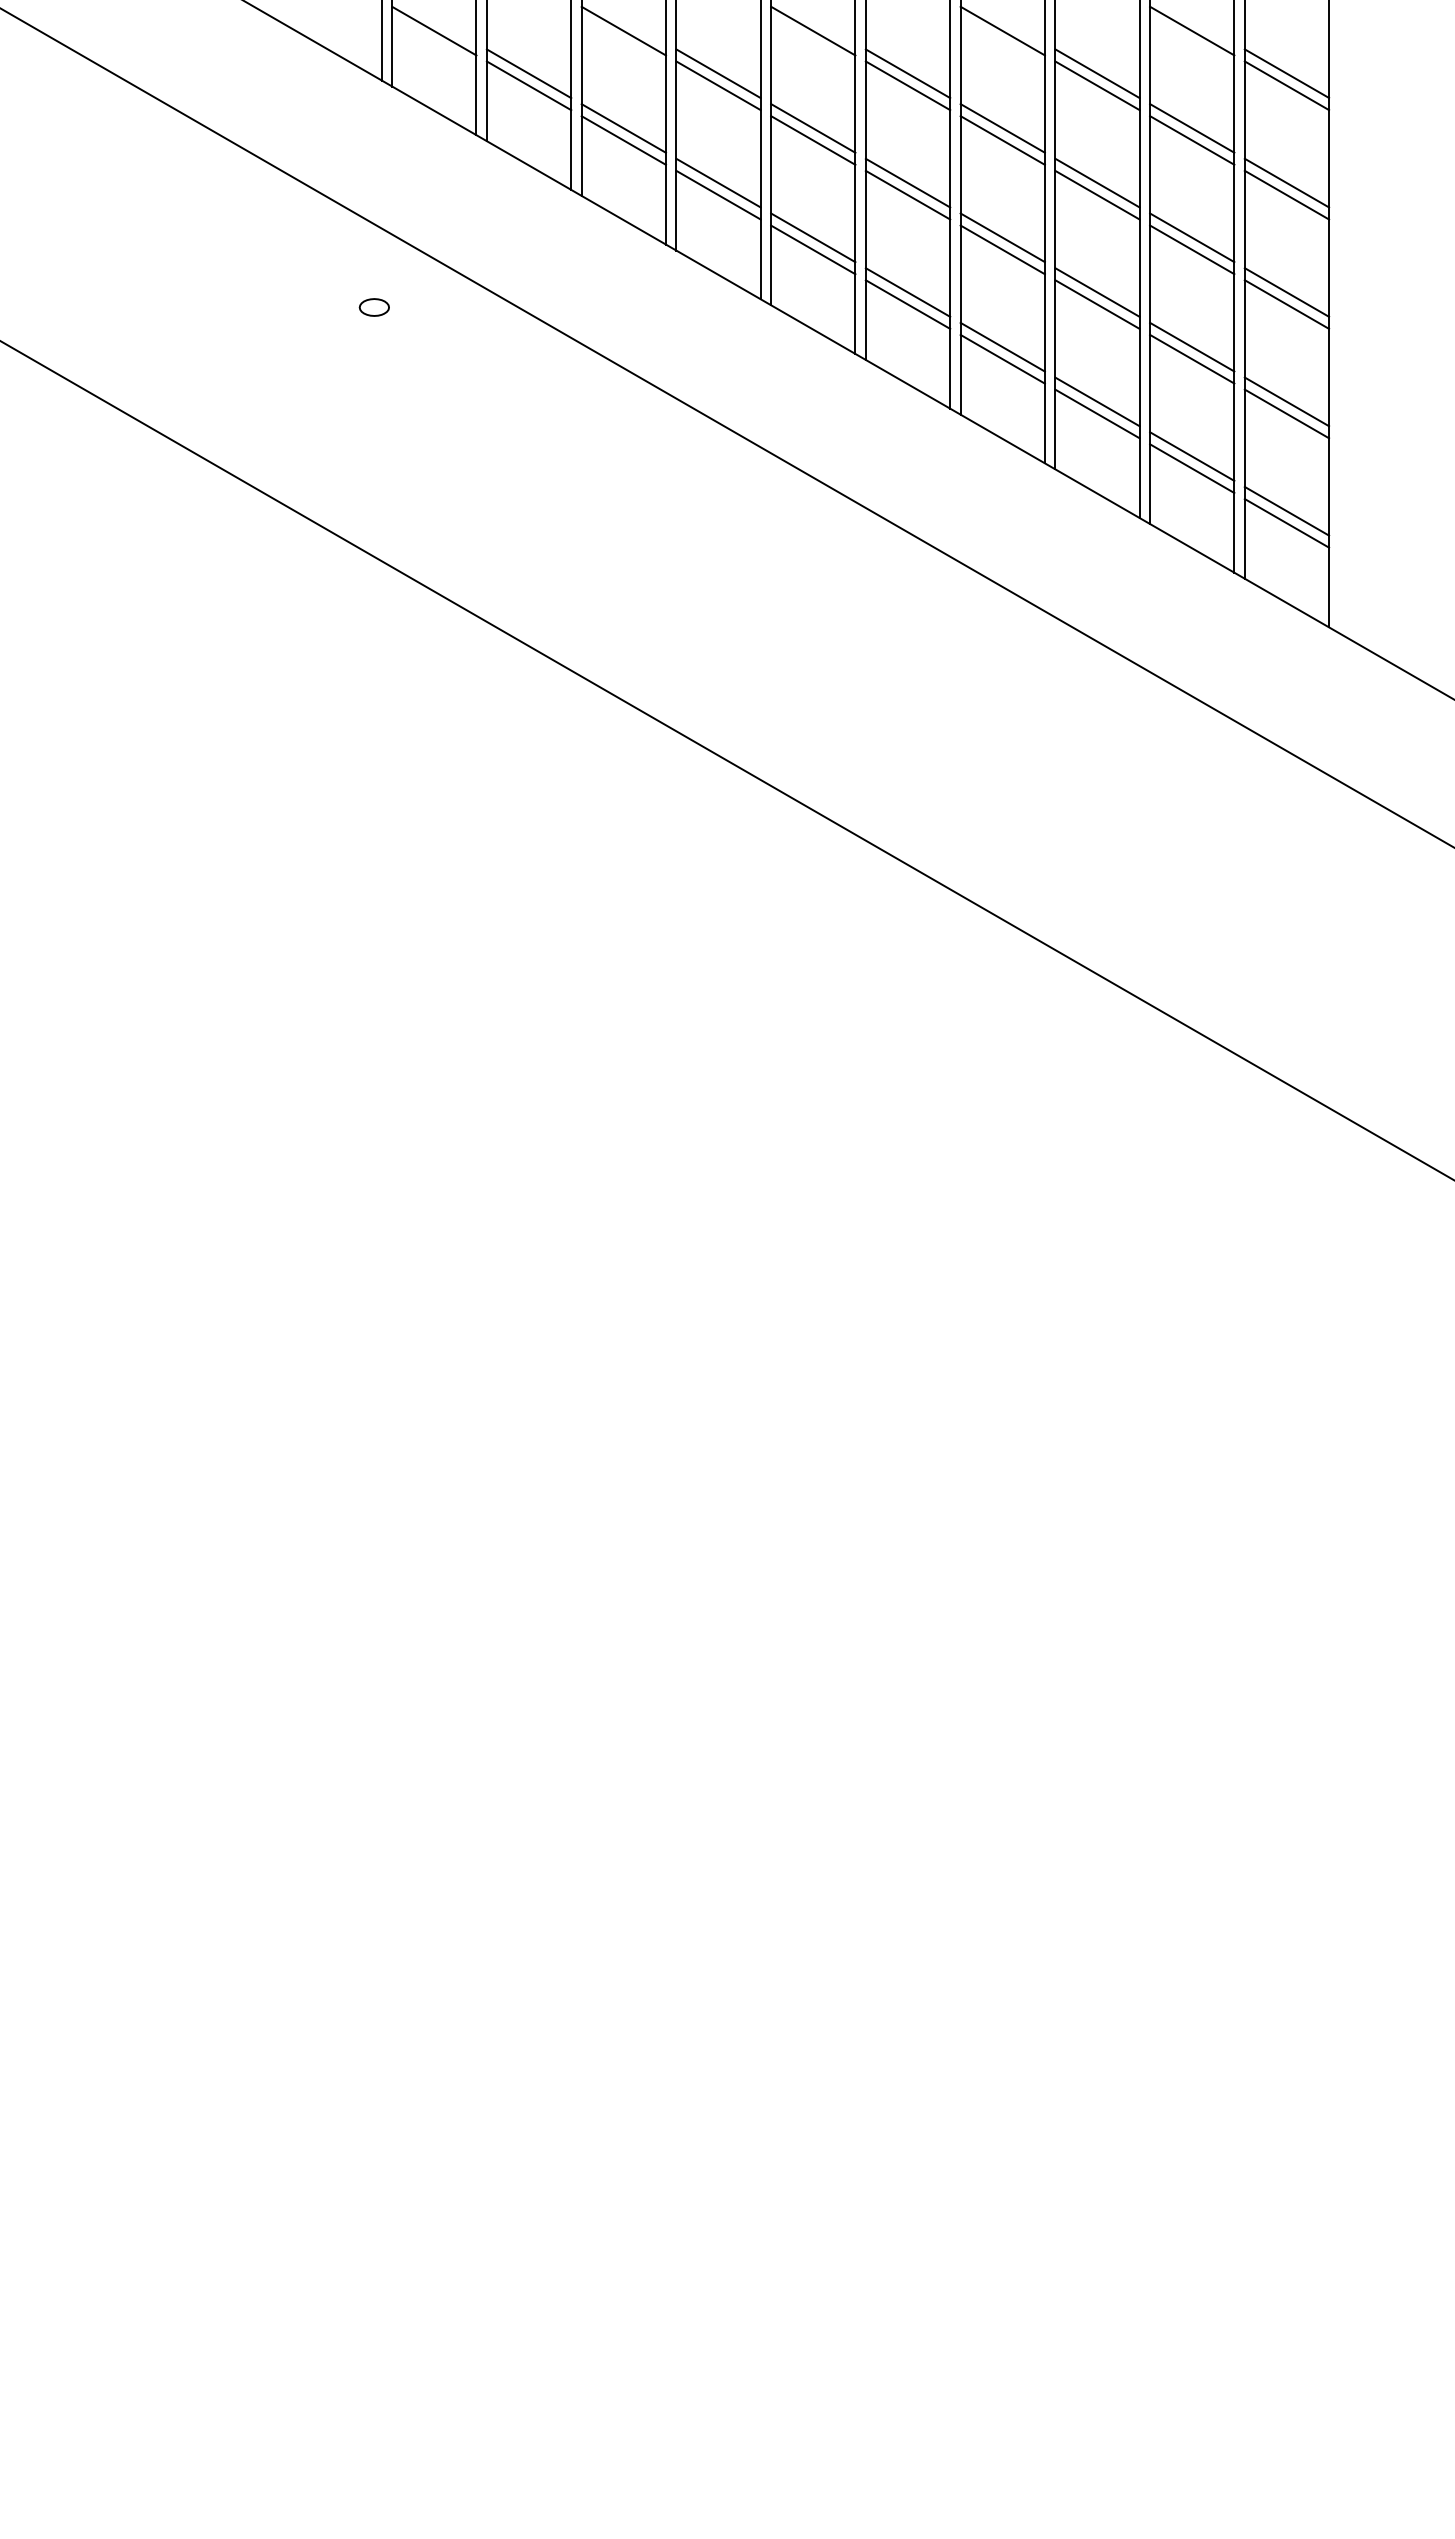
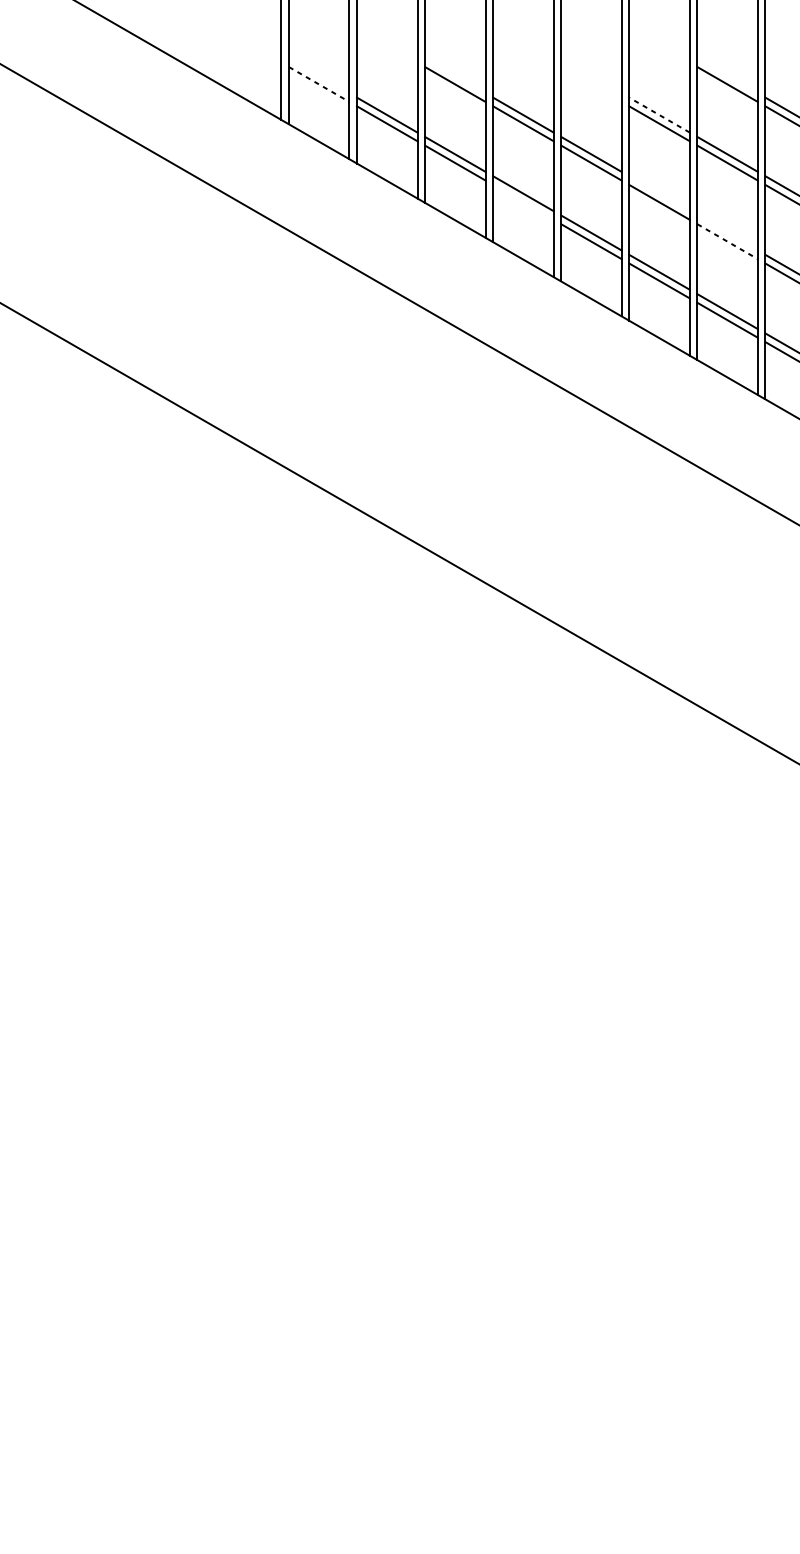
line: (813, 30) -> (591, 84), removed
line: (434, 31) -> (319, 84), solid -> dashed
line: (908, 73) -> (659, 114), solid -> dashed
line: (907, 182) -> (659, 193), removed
line: (718, 194) -> (523, 201), removed
line: (1002, 237) -> (727, 232), removed
line: (1002, 249) -> (727, 241), solid -> dashed
part: (373, 307) -> (275, 283), removed

